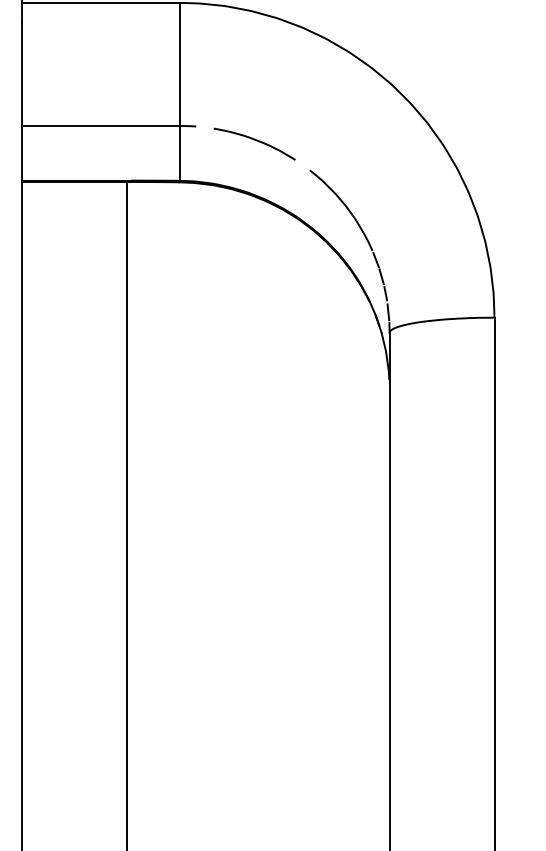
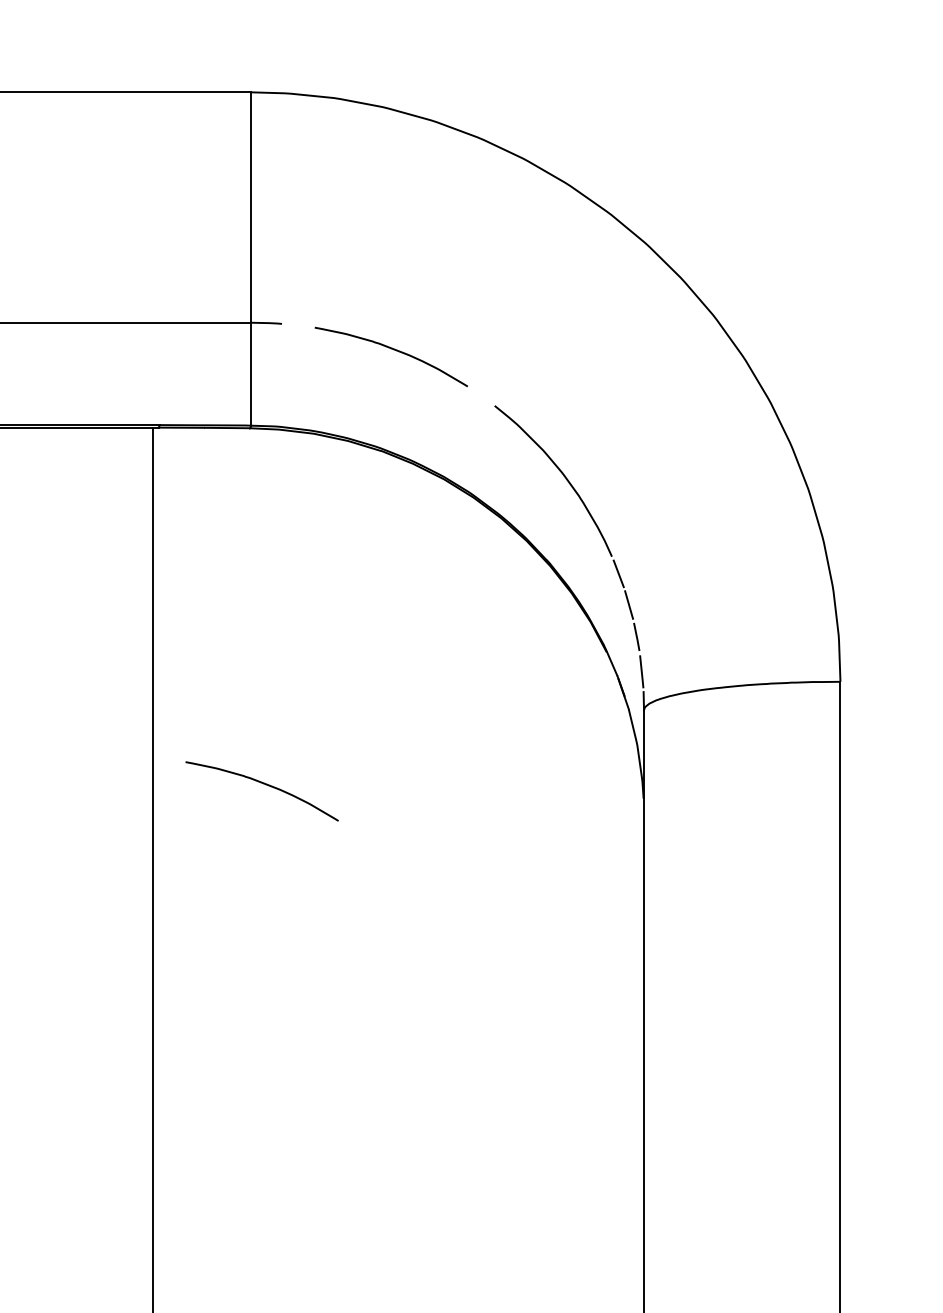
curve: (187, 373) -> (265, 786), added

